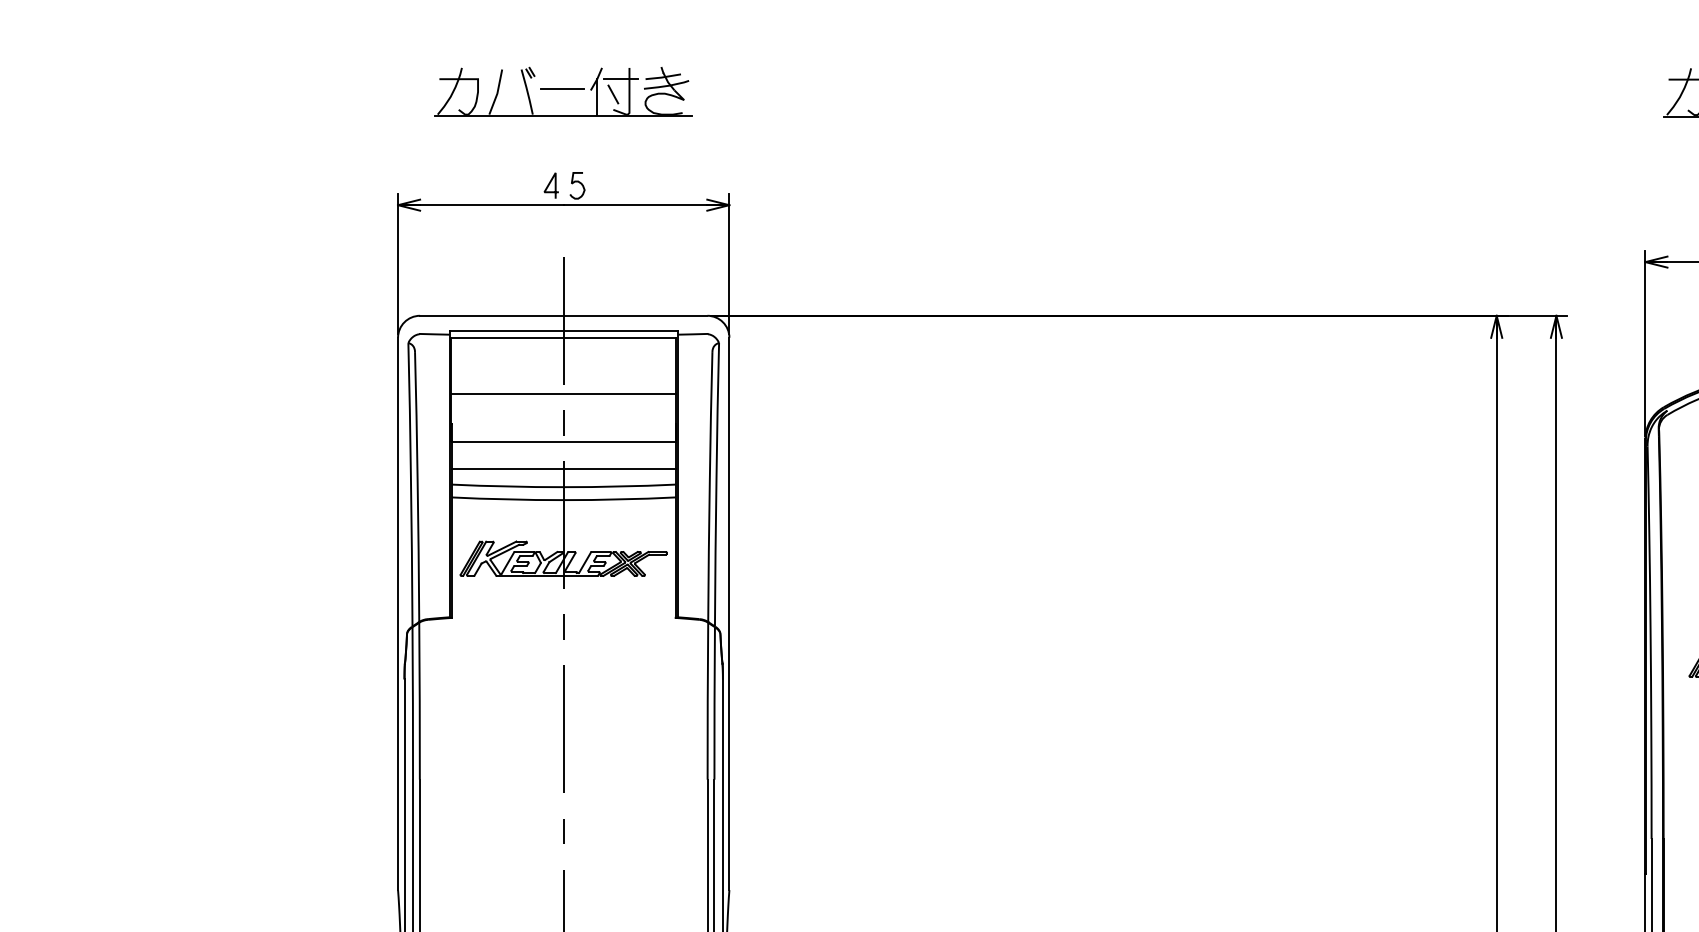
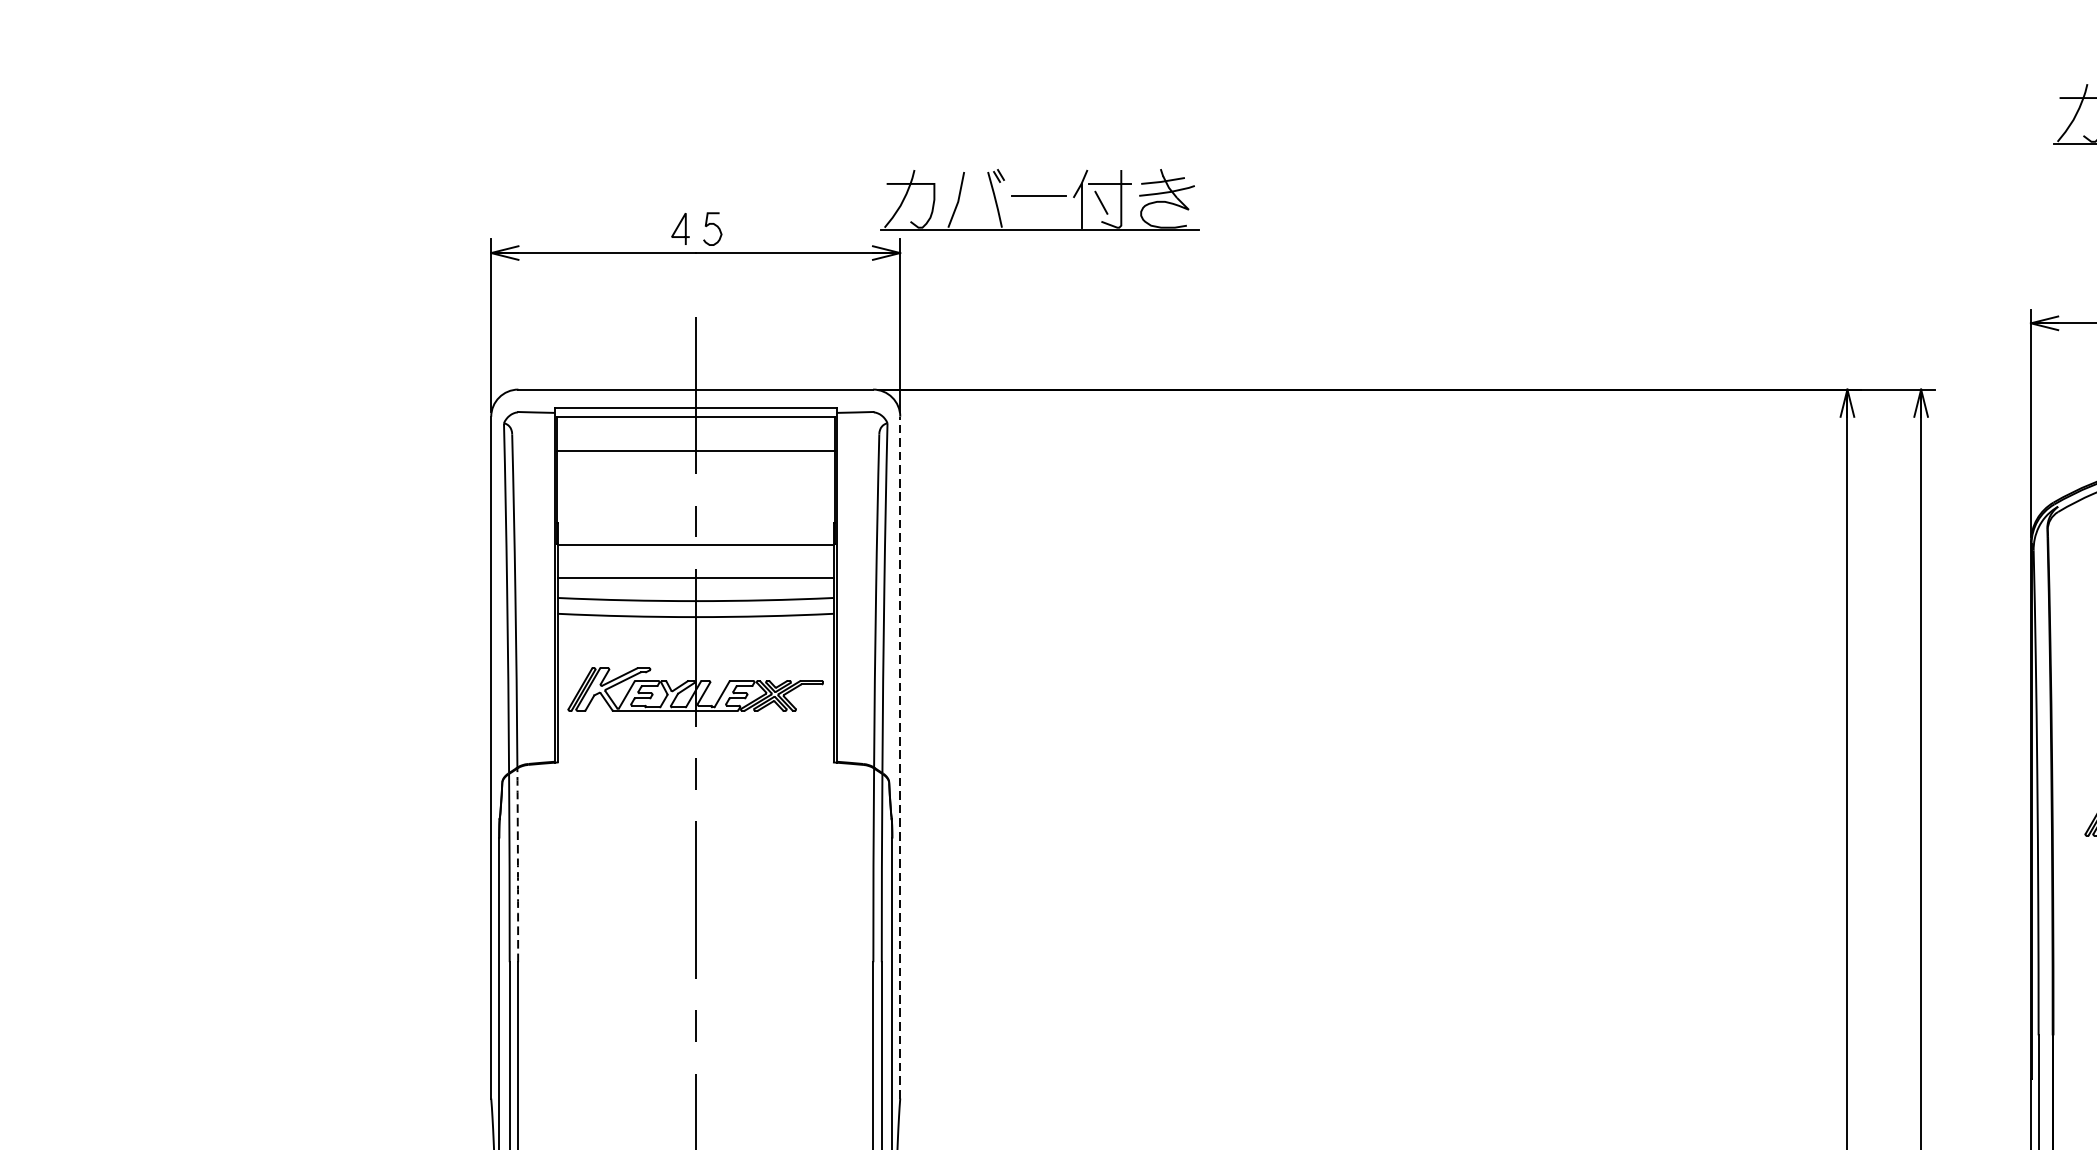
part: (563, 91) -> (1039, 199), moved
line: (563, 394) -> (695, 450), moved
line: (729, 613) -> (900, 757), solid -> dashed
arc: (419, 701) -> (517, 865), solid -> dashed

